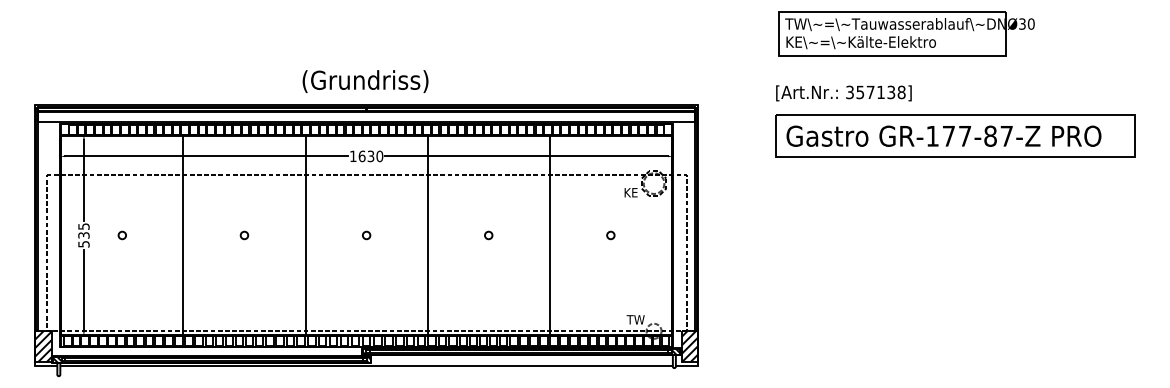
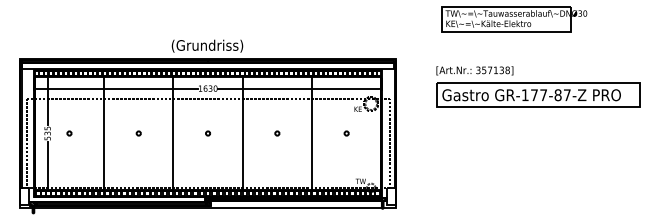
part: (955, 120) -> (538, 86), moved
hatch: (43, 346) -> (24, 196), removed
hatch: (689, 346) -> (391, 196), removed

